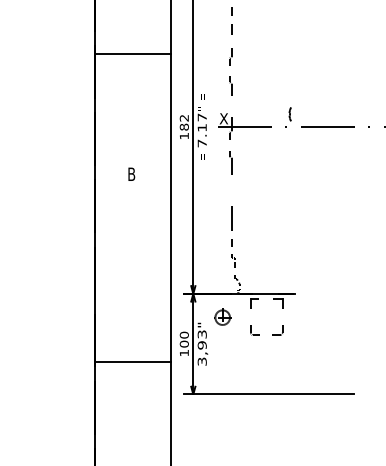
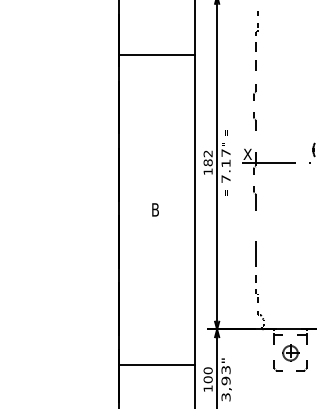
line: (132, 54) -> (156, 55), moved
part: (222, 316) -> (290, 352), moved
line: (132, 362) -> (156, 365), moved

